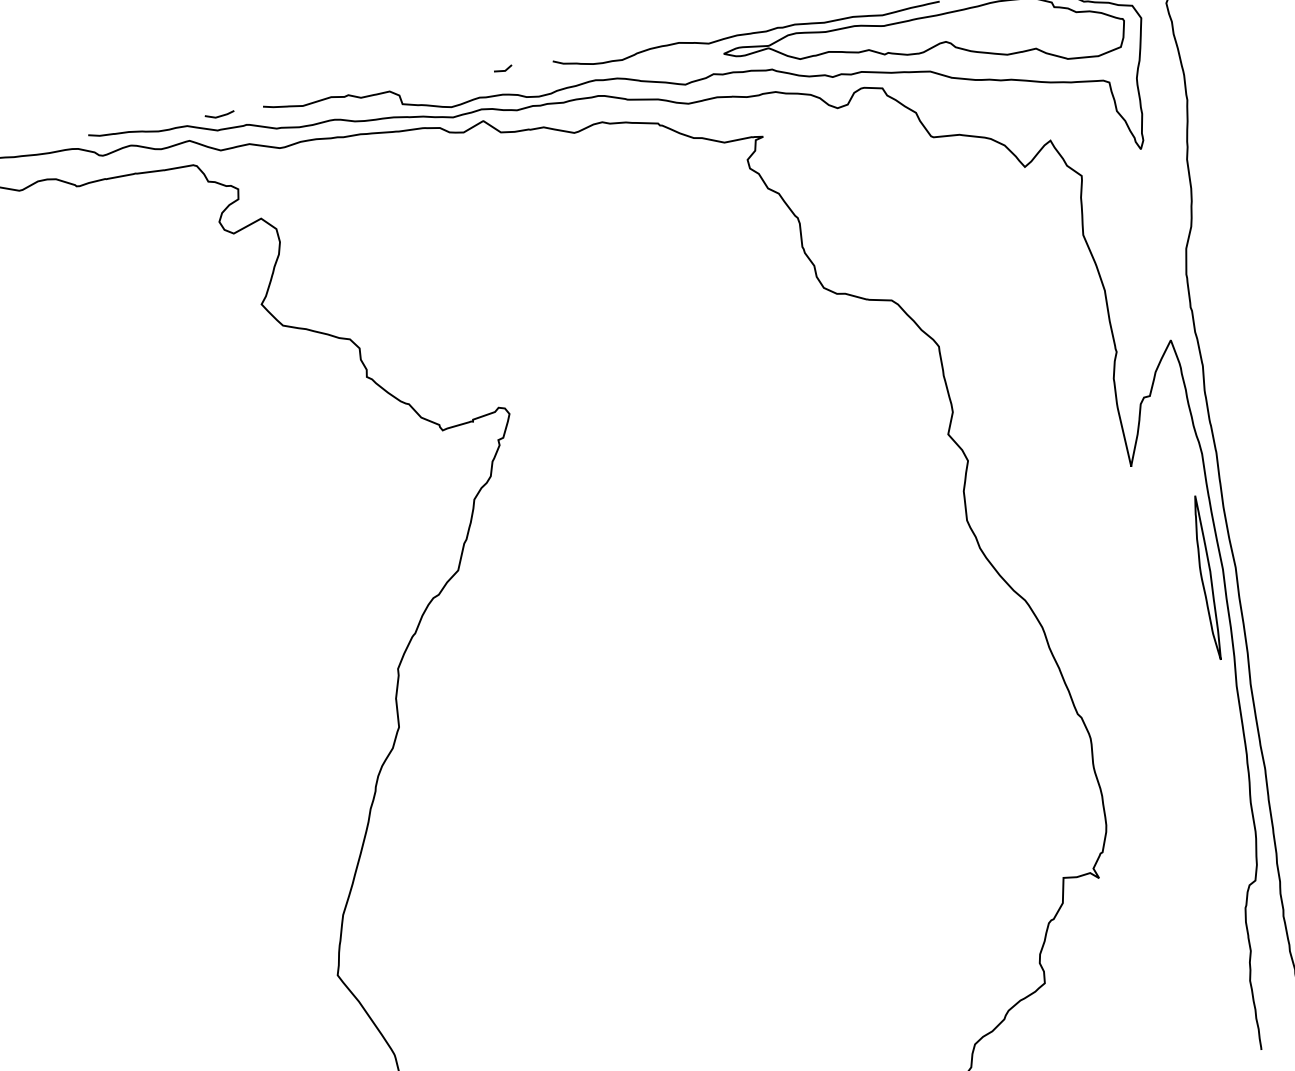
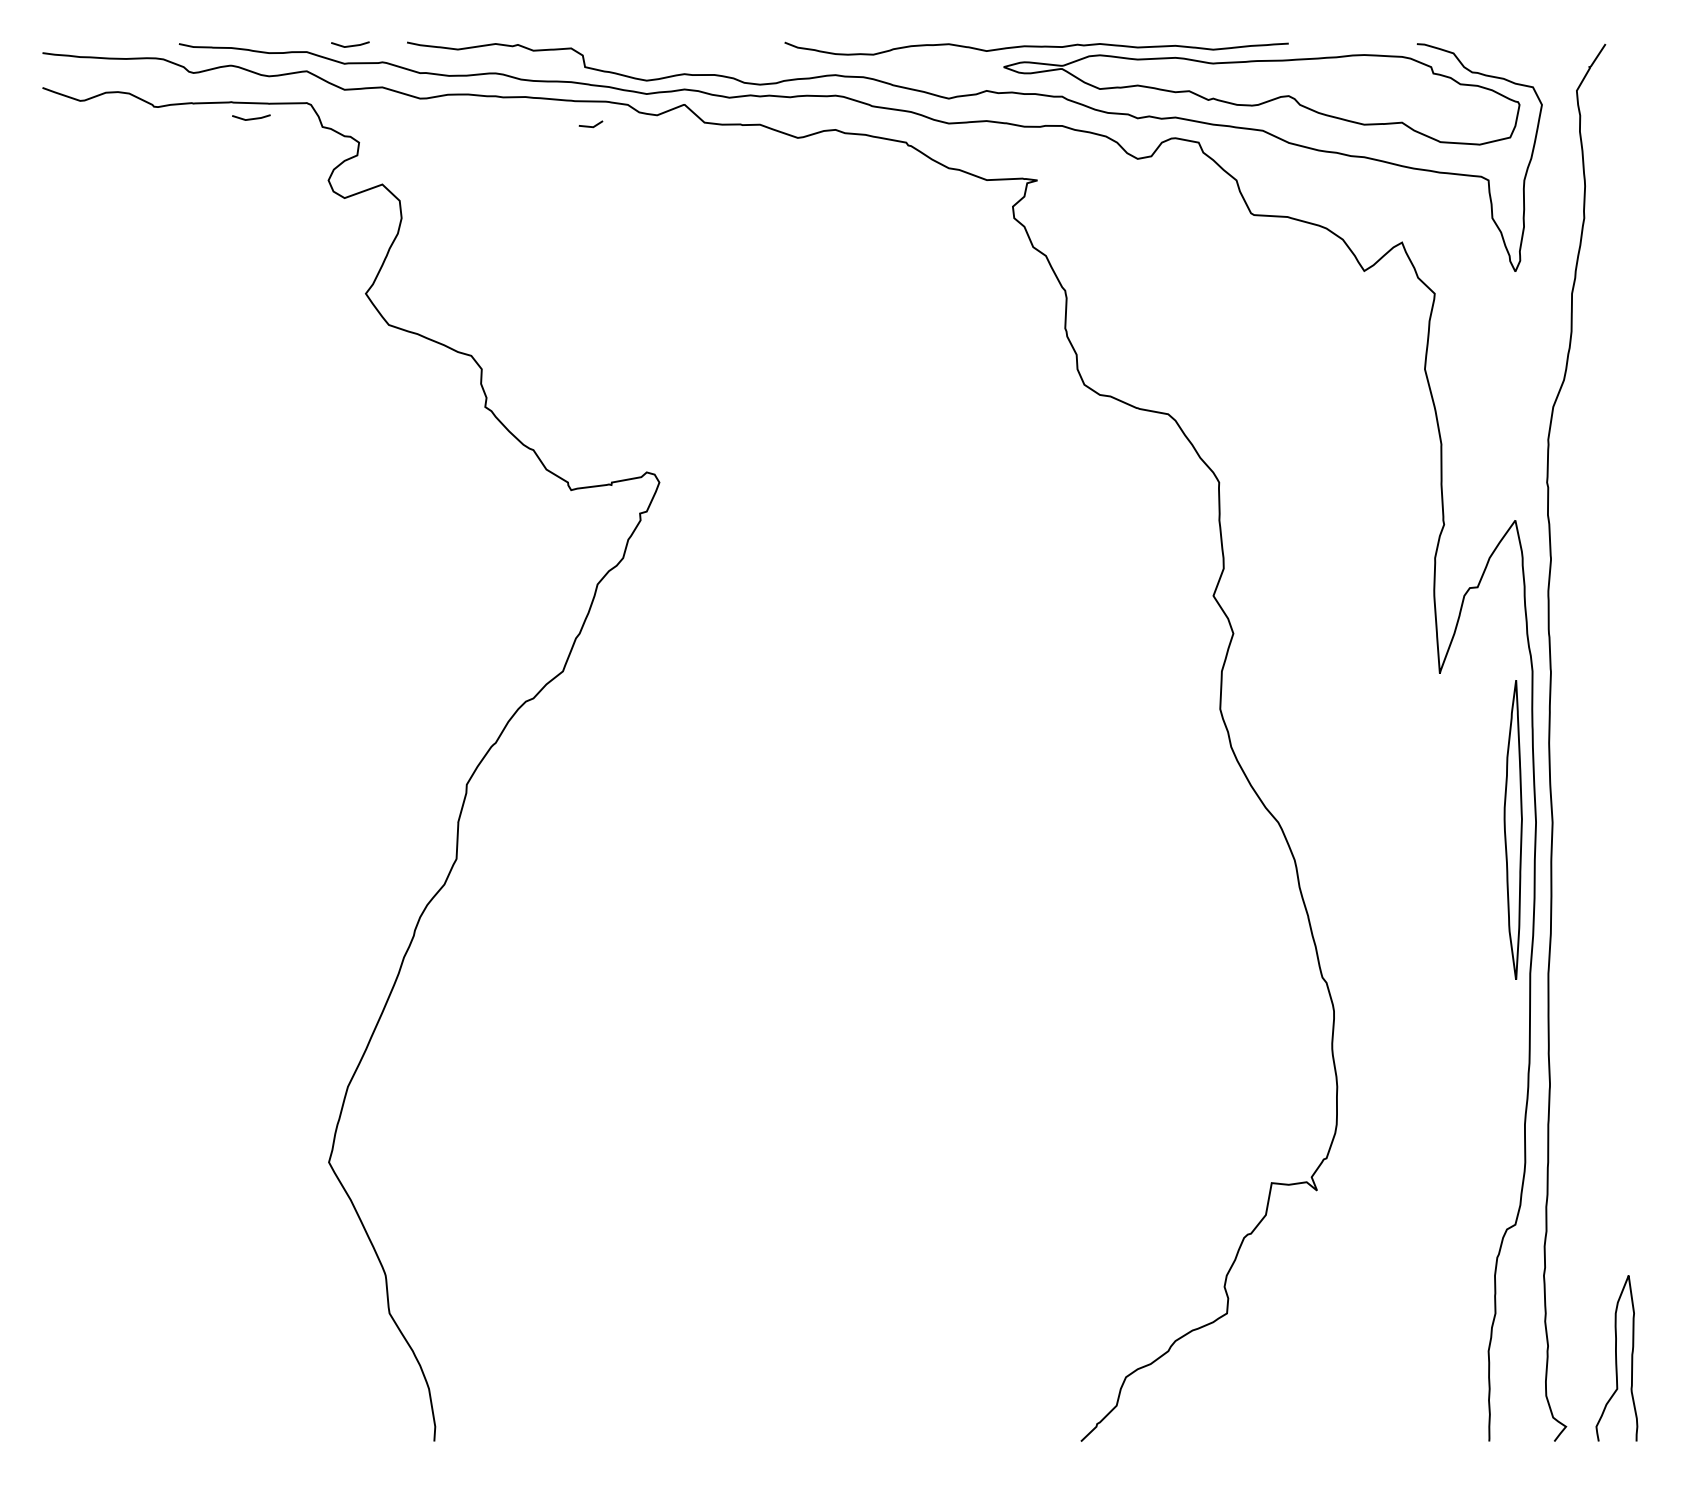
line: (502, 70) -> (590, 126), moved
line: (152, 183) -> (251, 118), added
part: (1206, 578) -> (1513, 830), size x1.4

